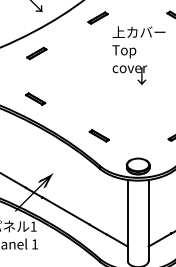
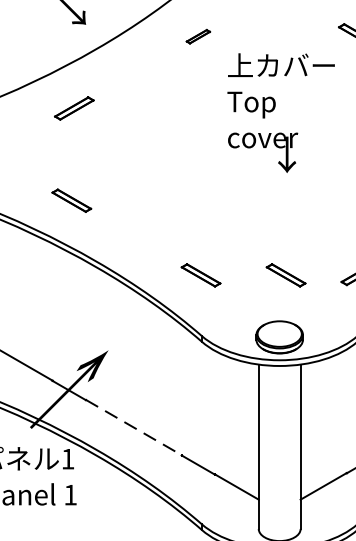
part: (97, 17) -> (197, 35), size x0.6
part: (140, 135) -> (284, 274), added
line: (66, 211) -> (134, 428), solid -> dashed

